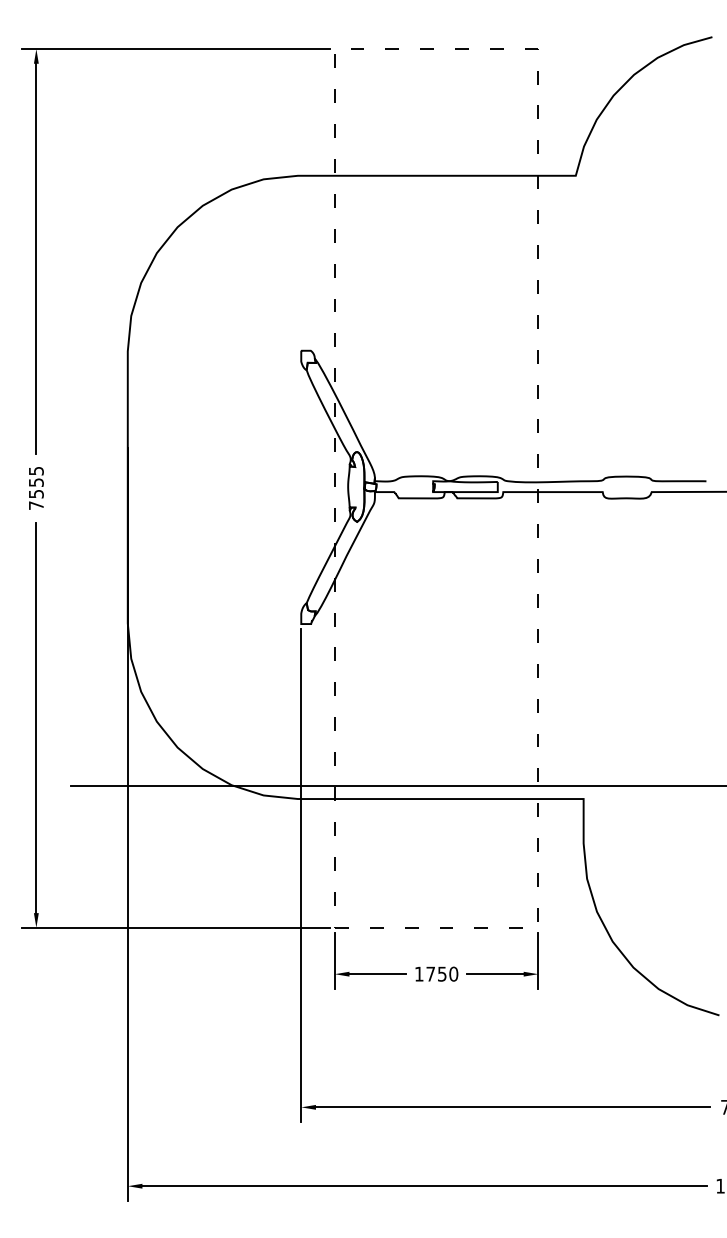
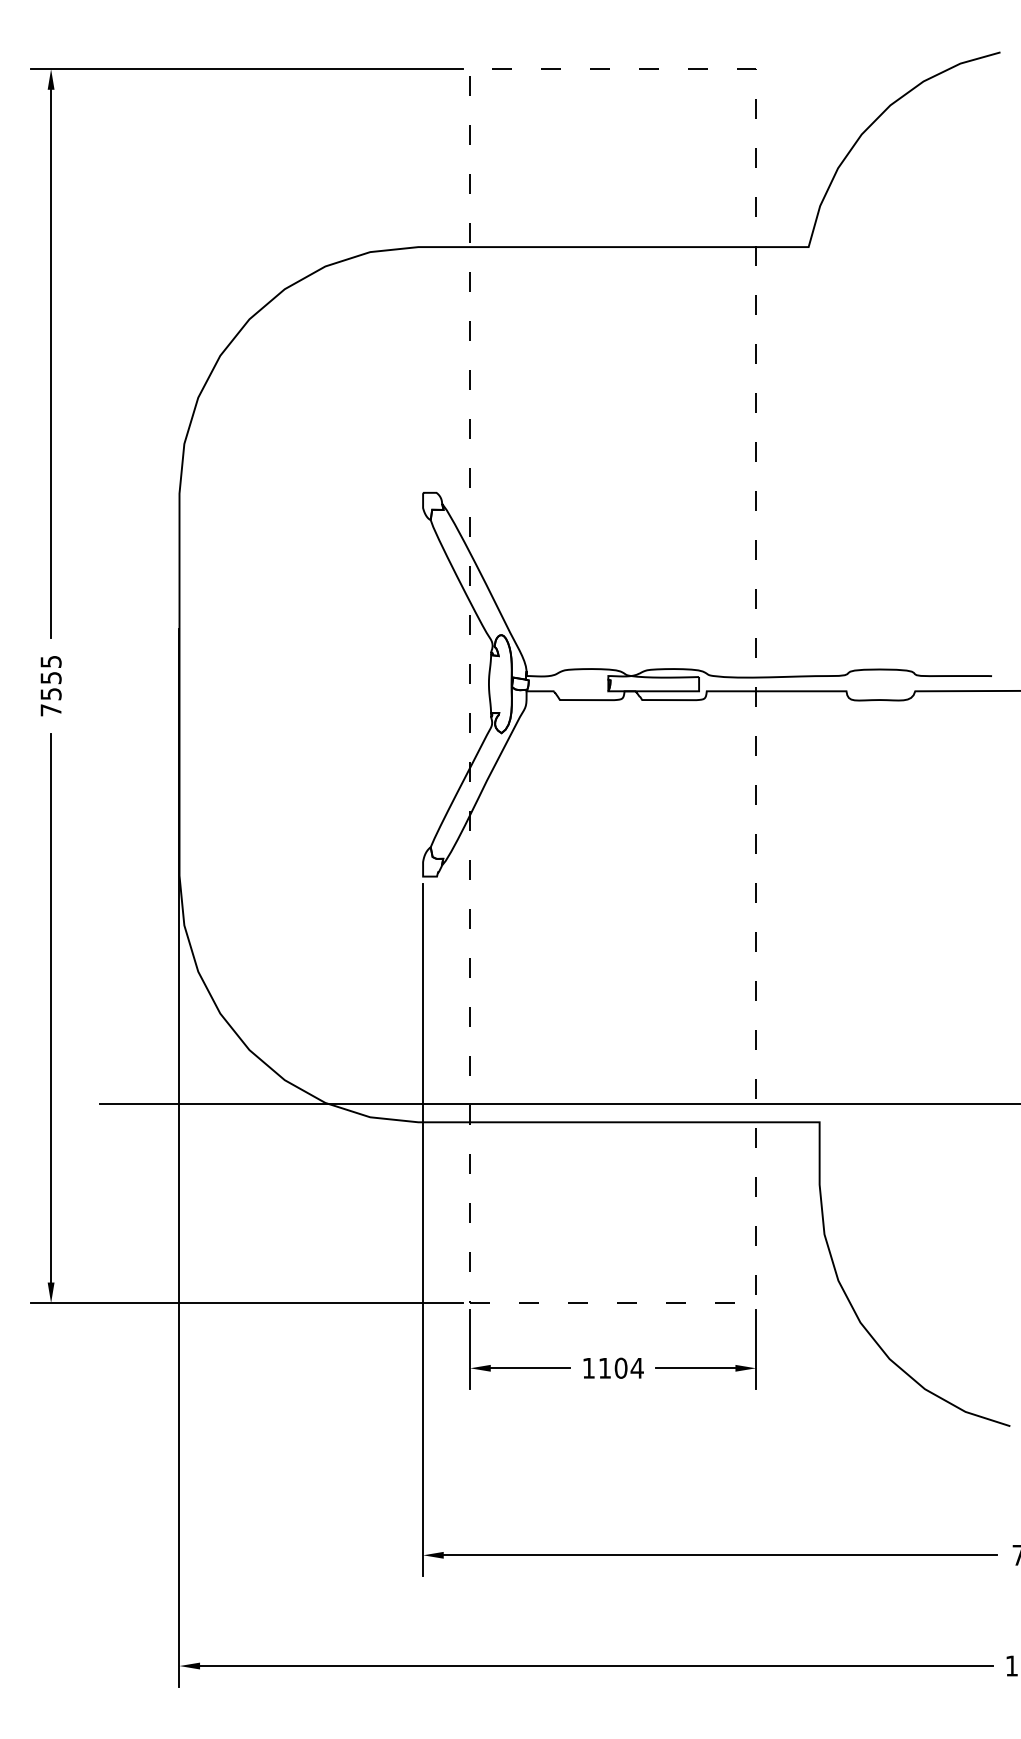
text: (442, 973) -> (621, 1367), 1750 -> 1104

